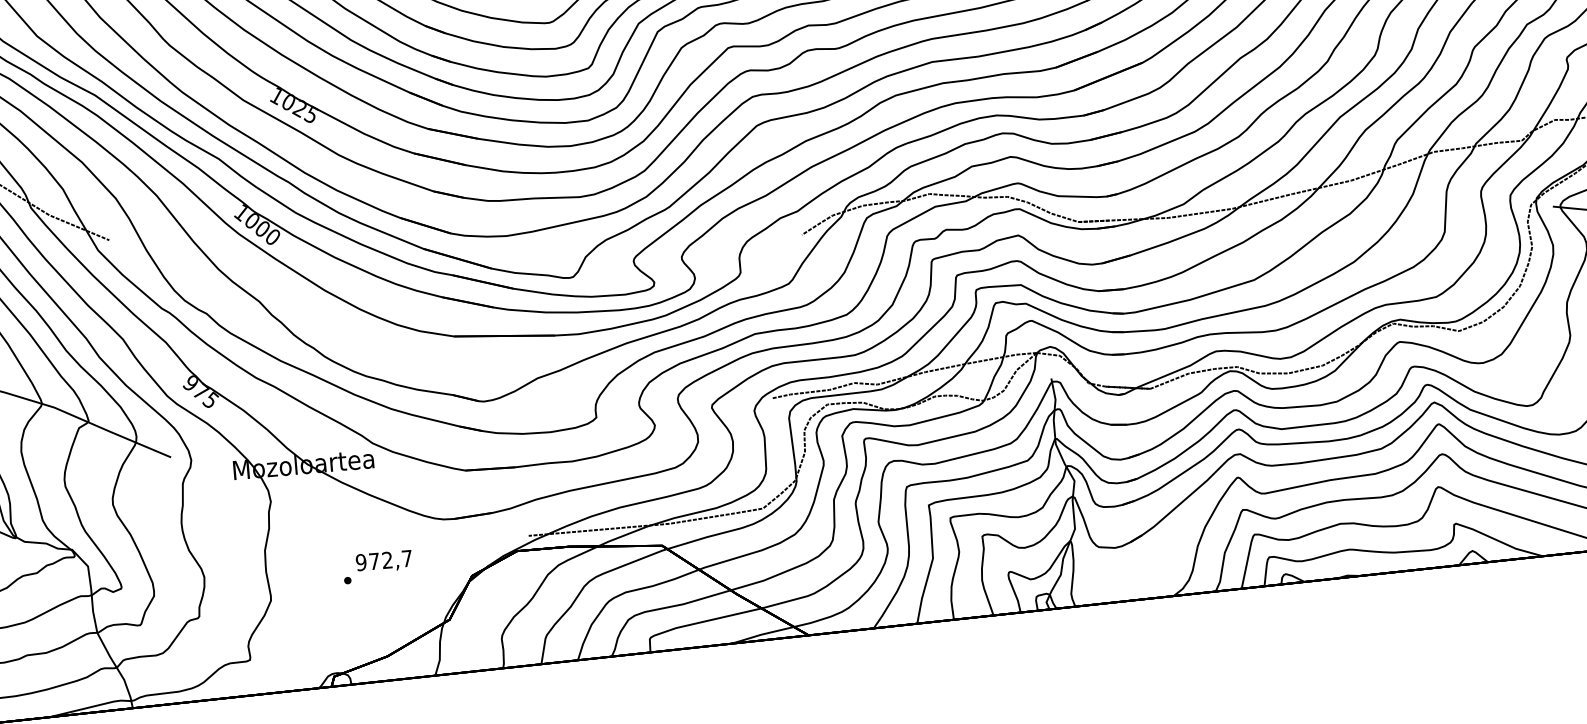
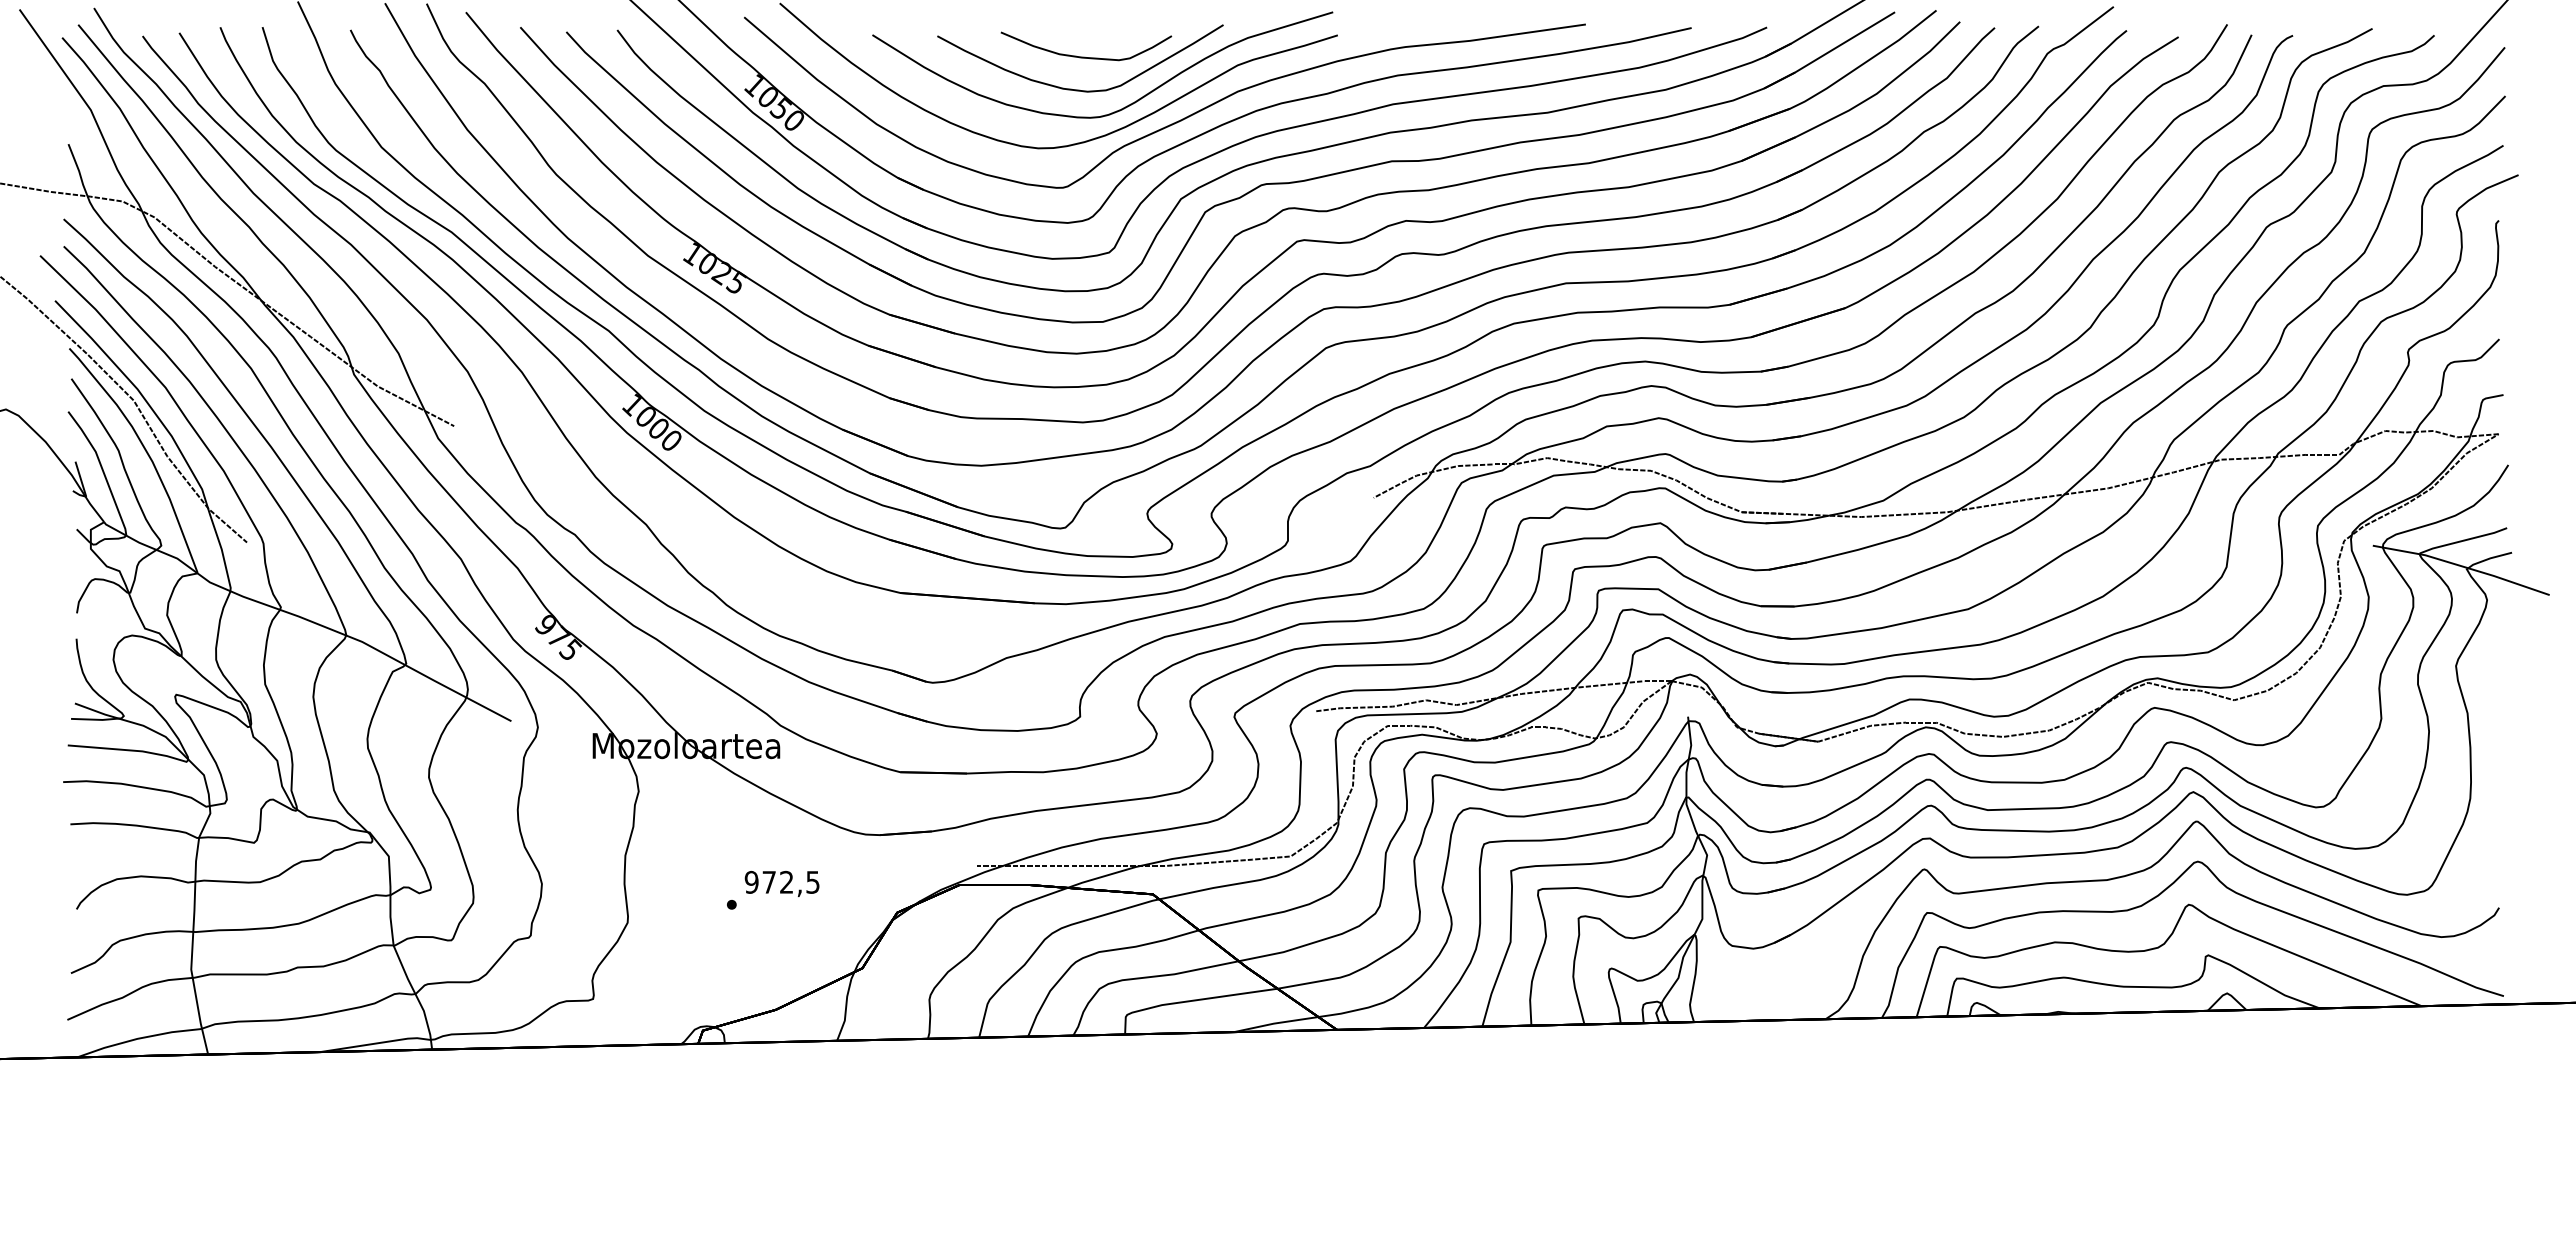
text: (406, 558) -> (812, 882), 972,7 -> 972,5

